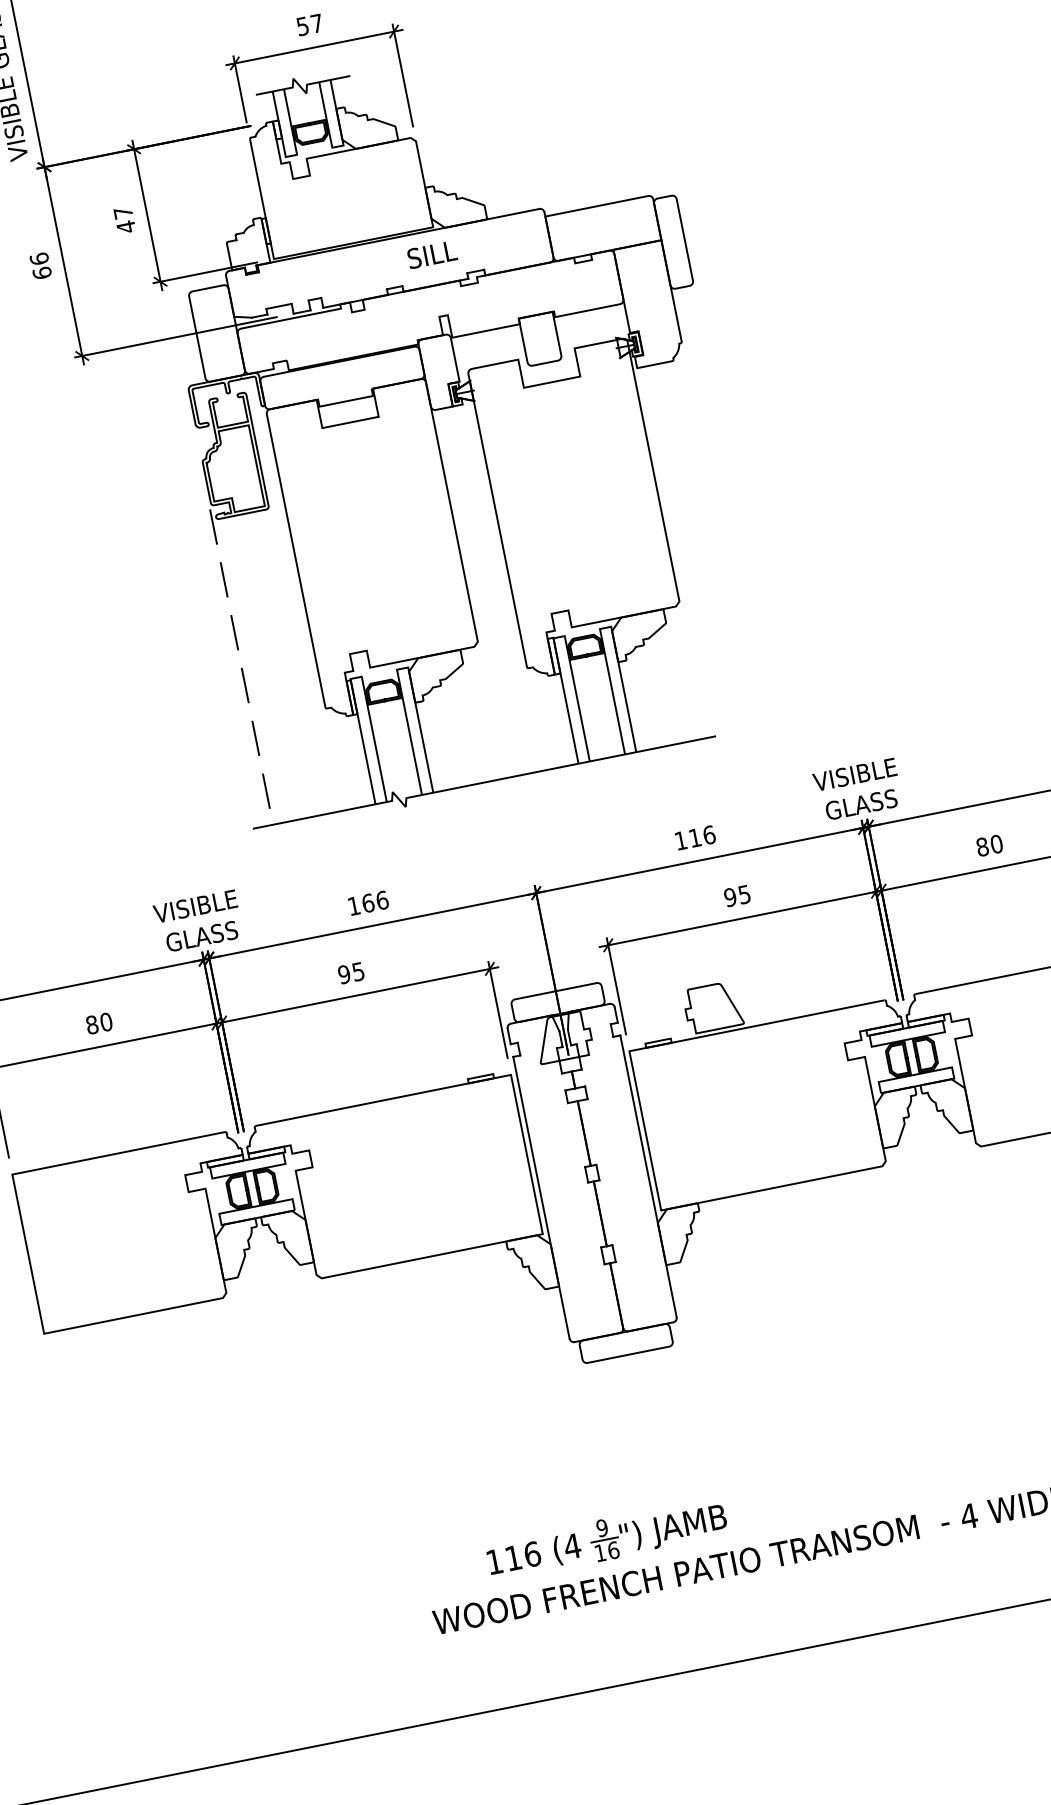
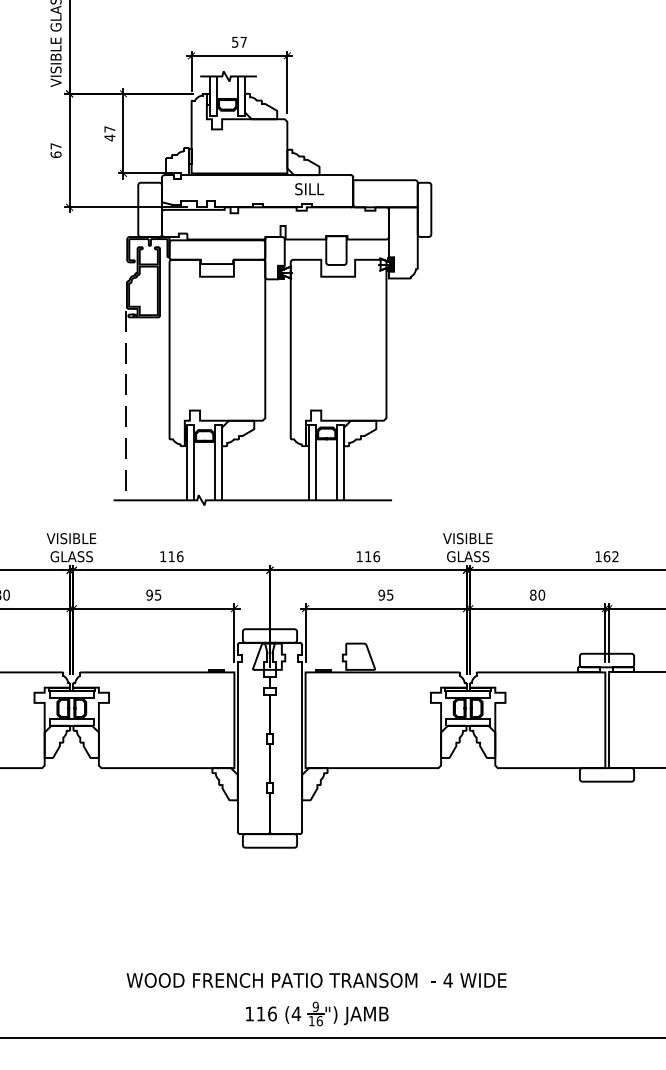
text: (432, 255) -> (309, 189), moved
text: (38, 259) -> (55, 146), 66 -> 67
text: (367, 903) -> (171, 556), 166 -> 116
part: (607, 1538) -> (317, 1013), moved

